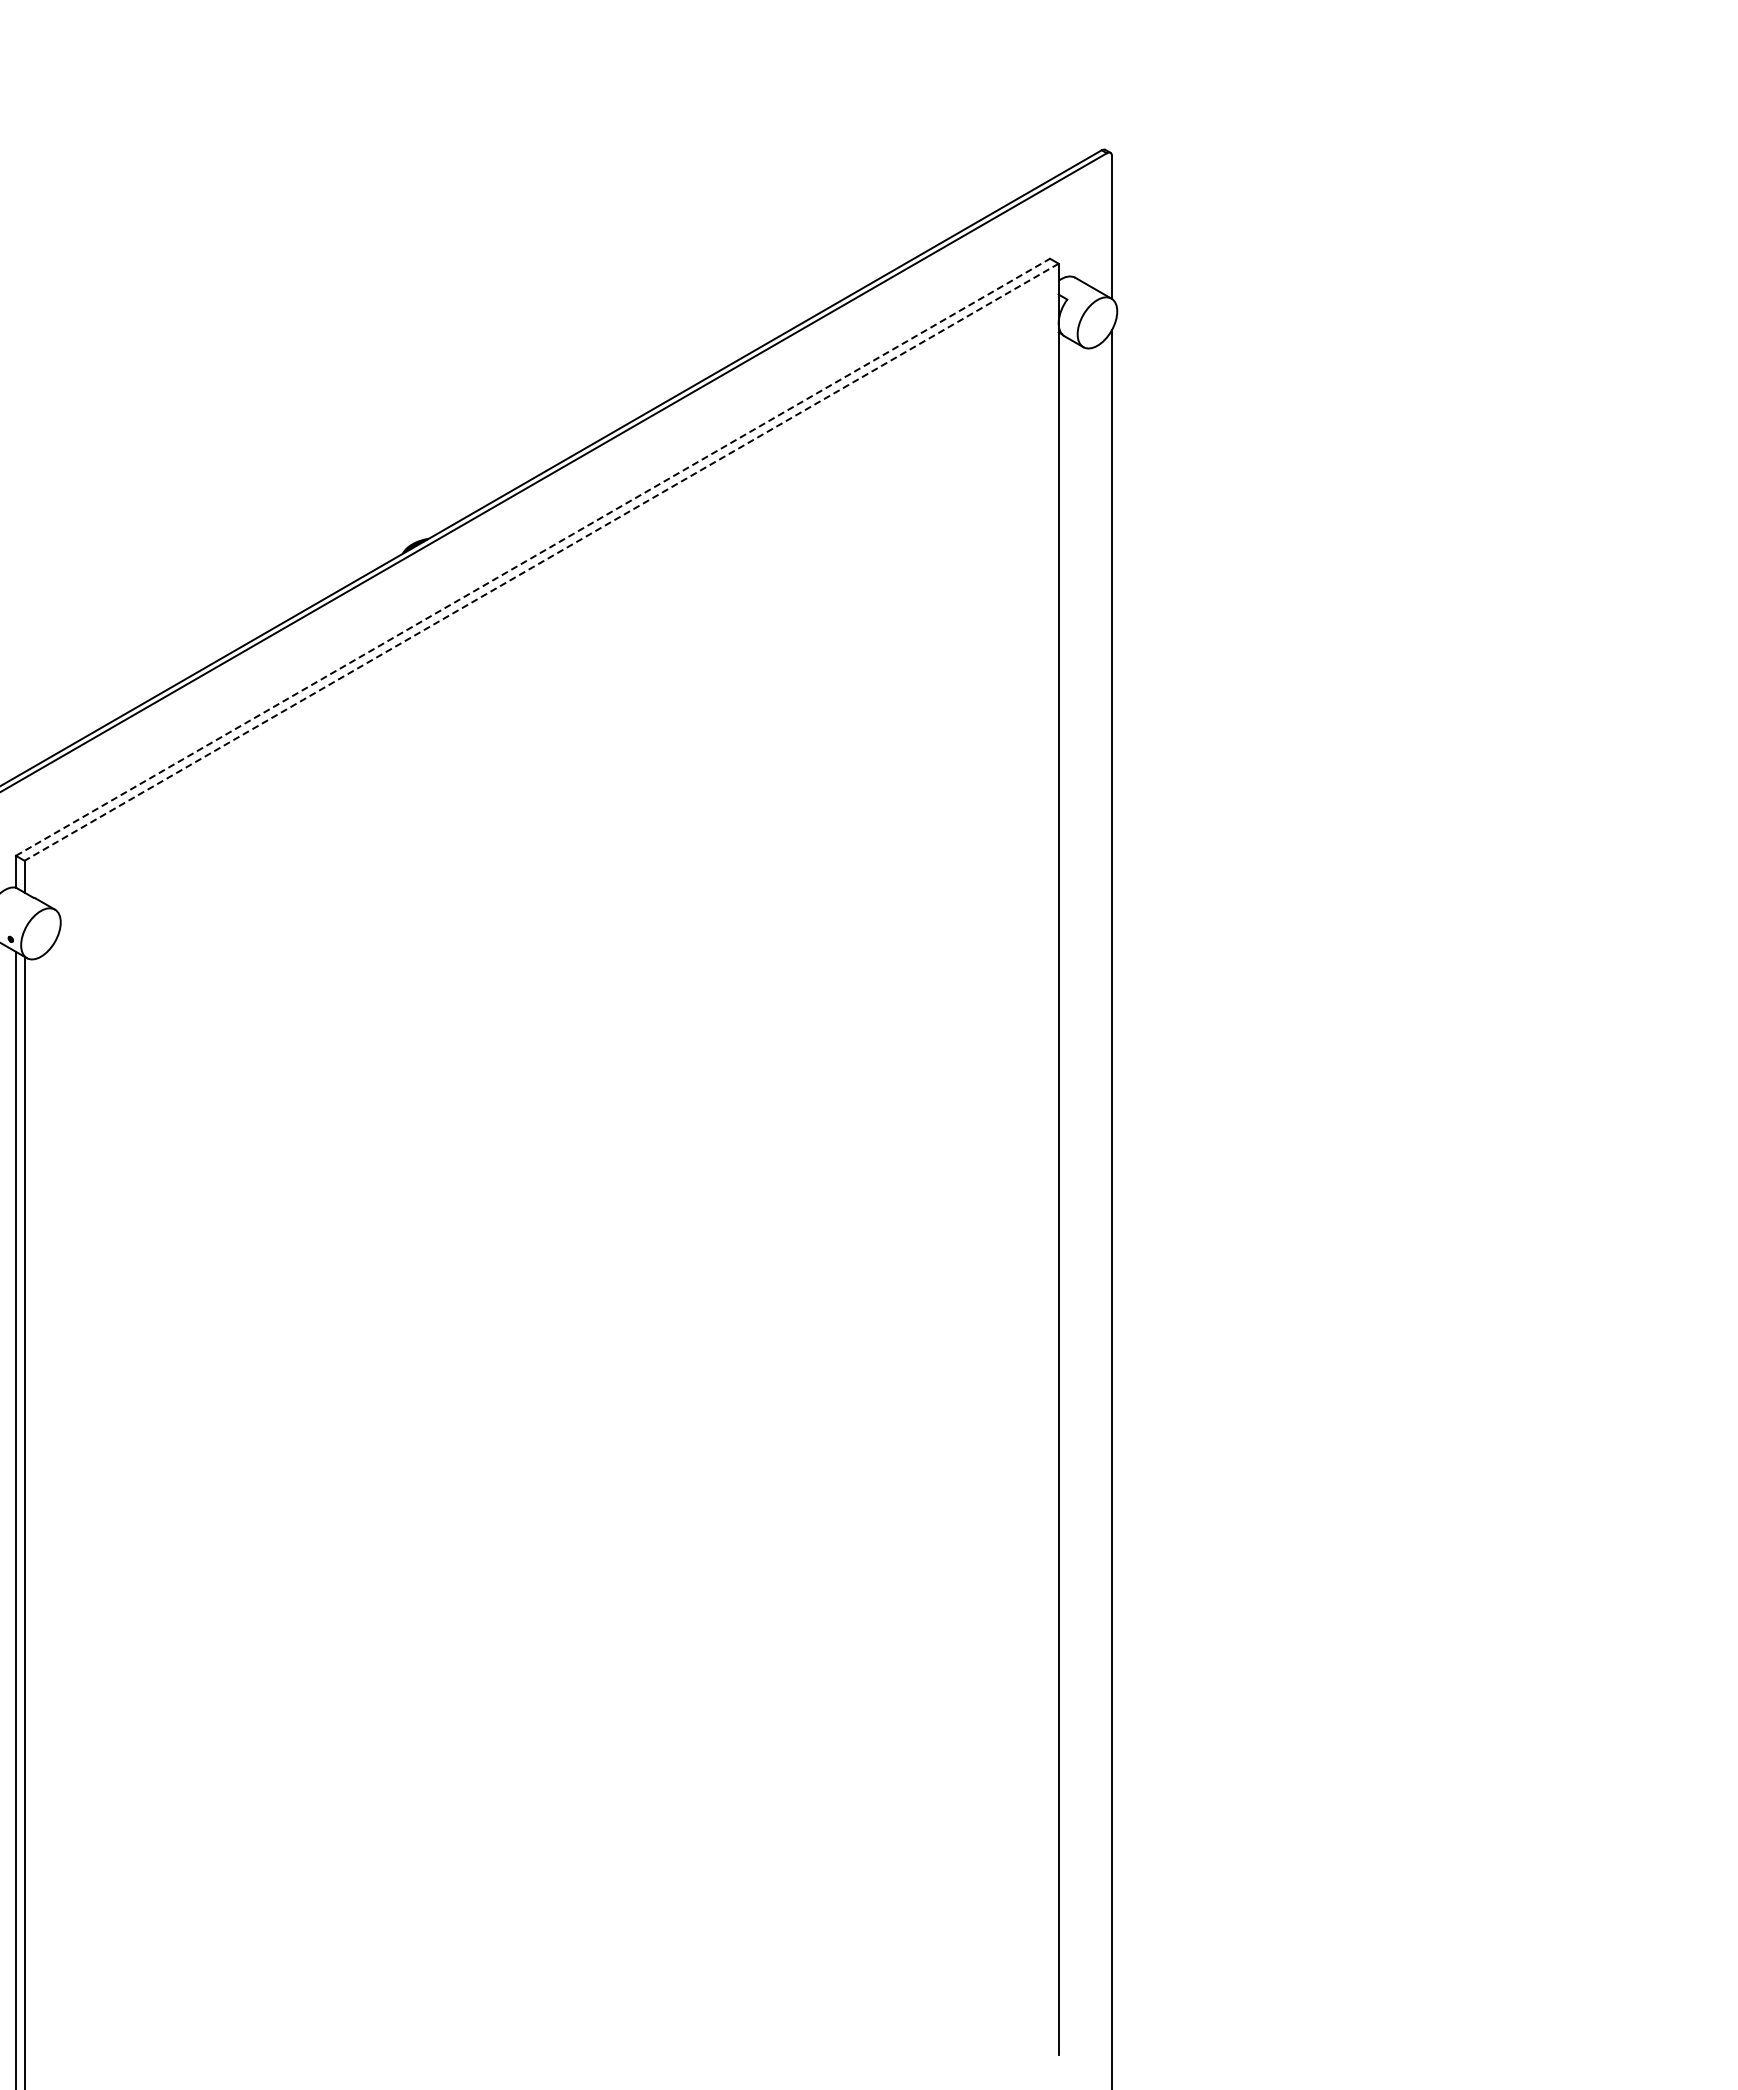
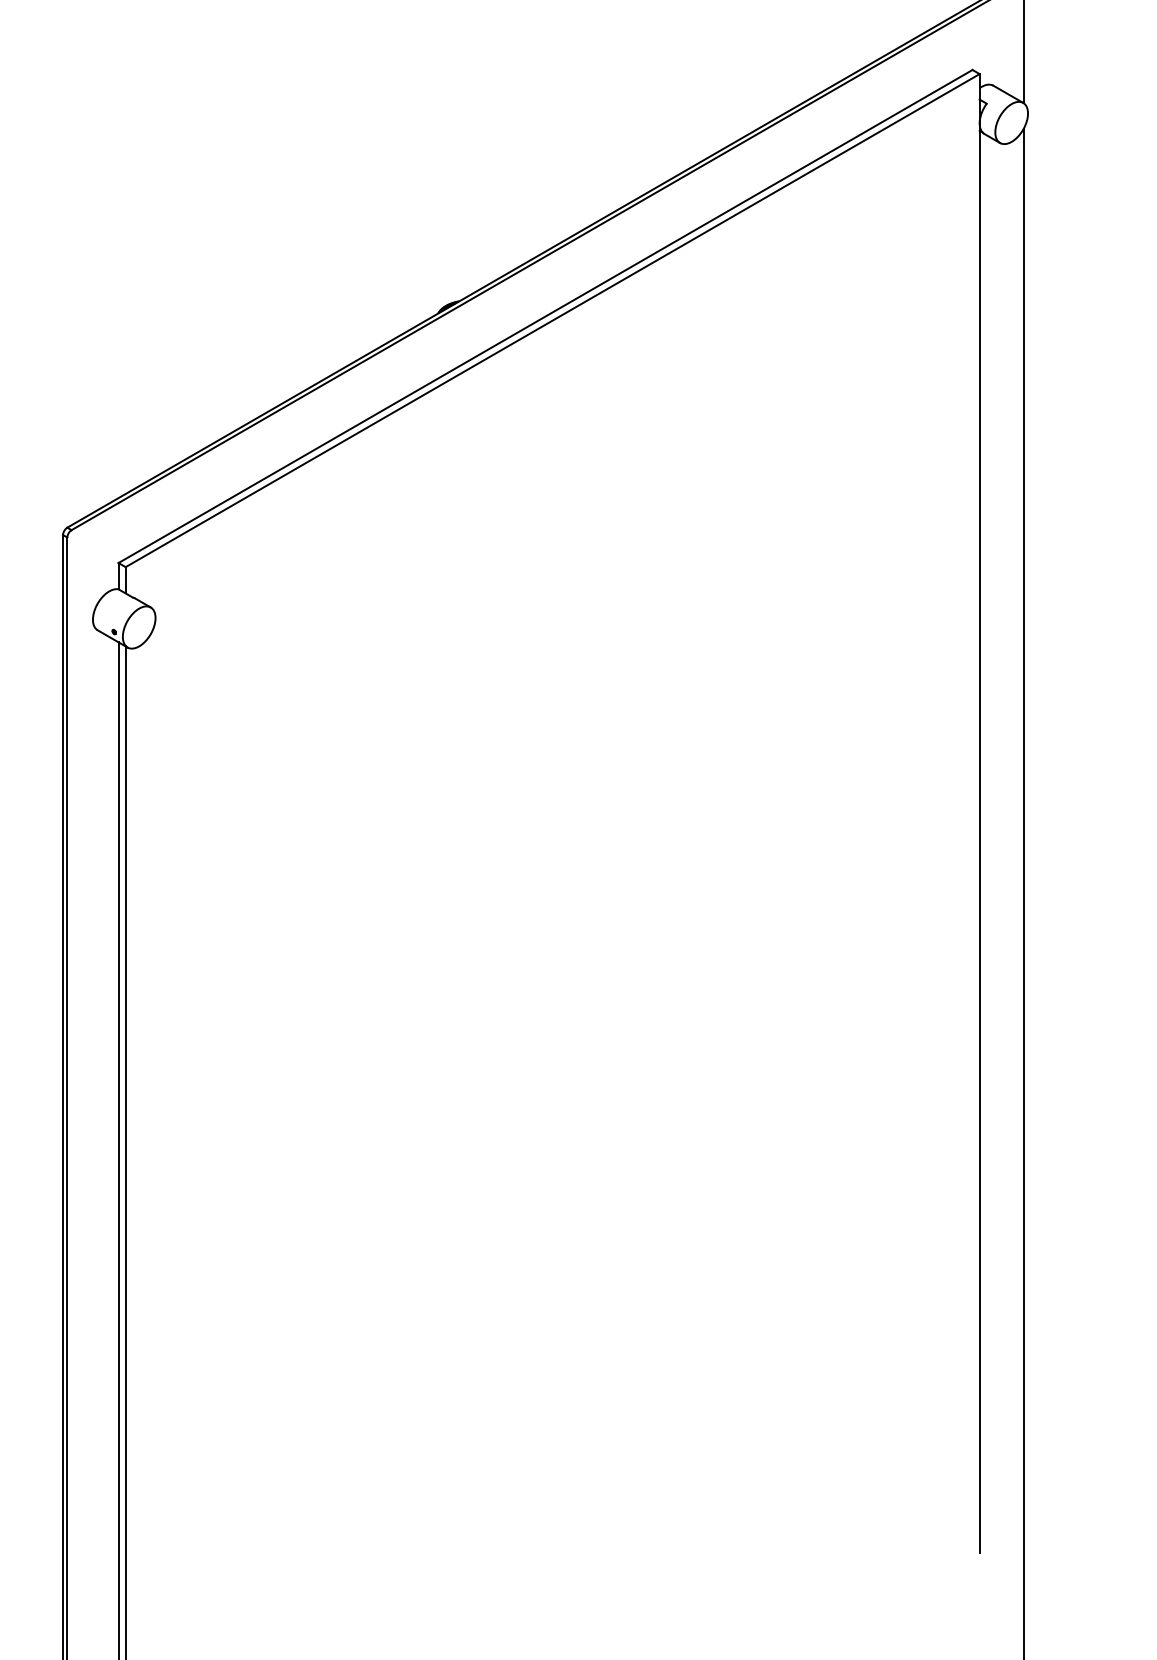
line: (533, 557) -> (545, 316), dashed -> solid
line: (541, 562) -> (552, 320), dashed -> solid

